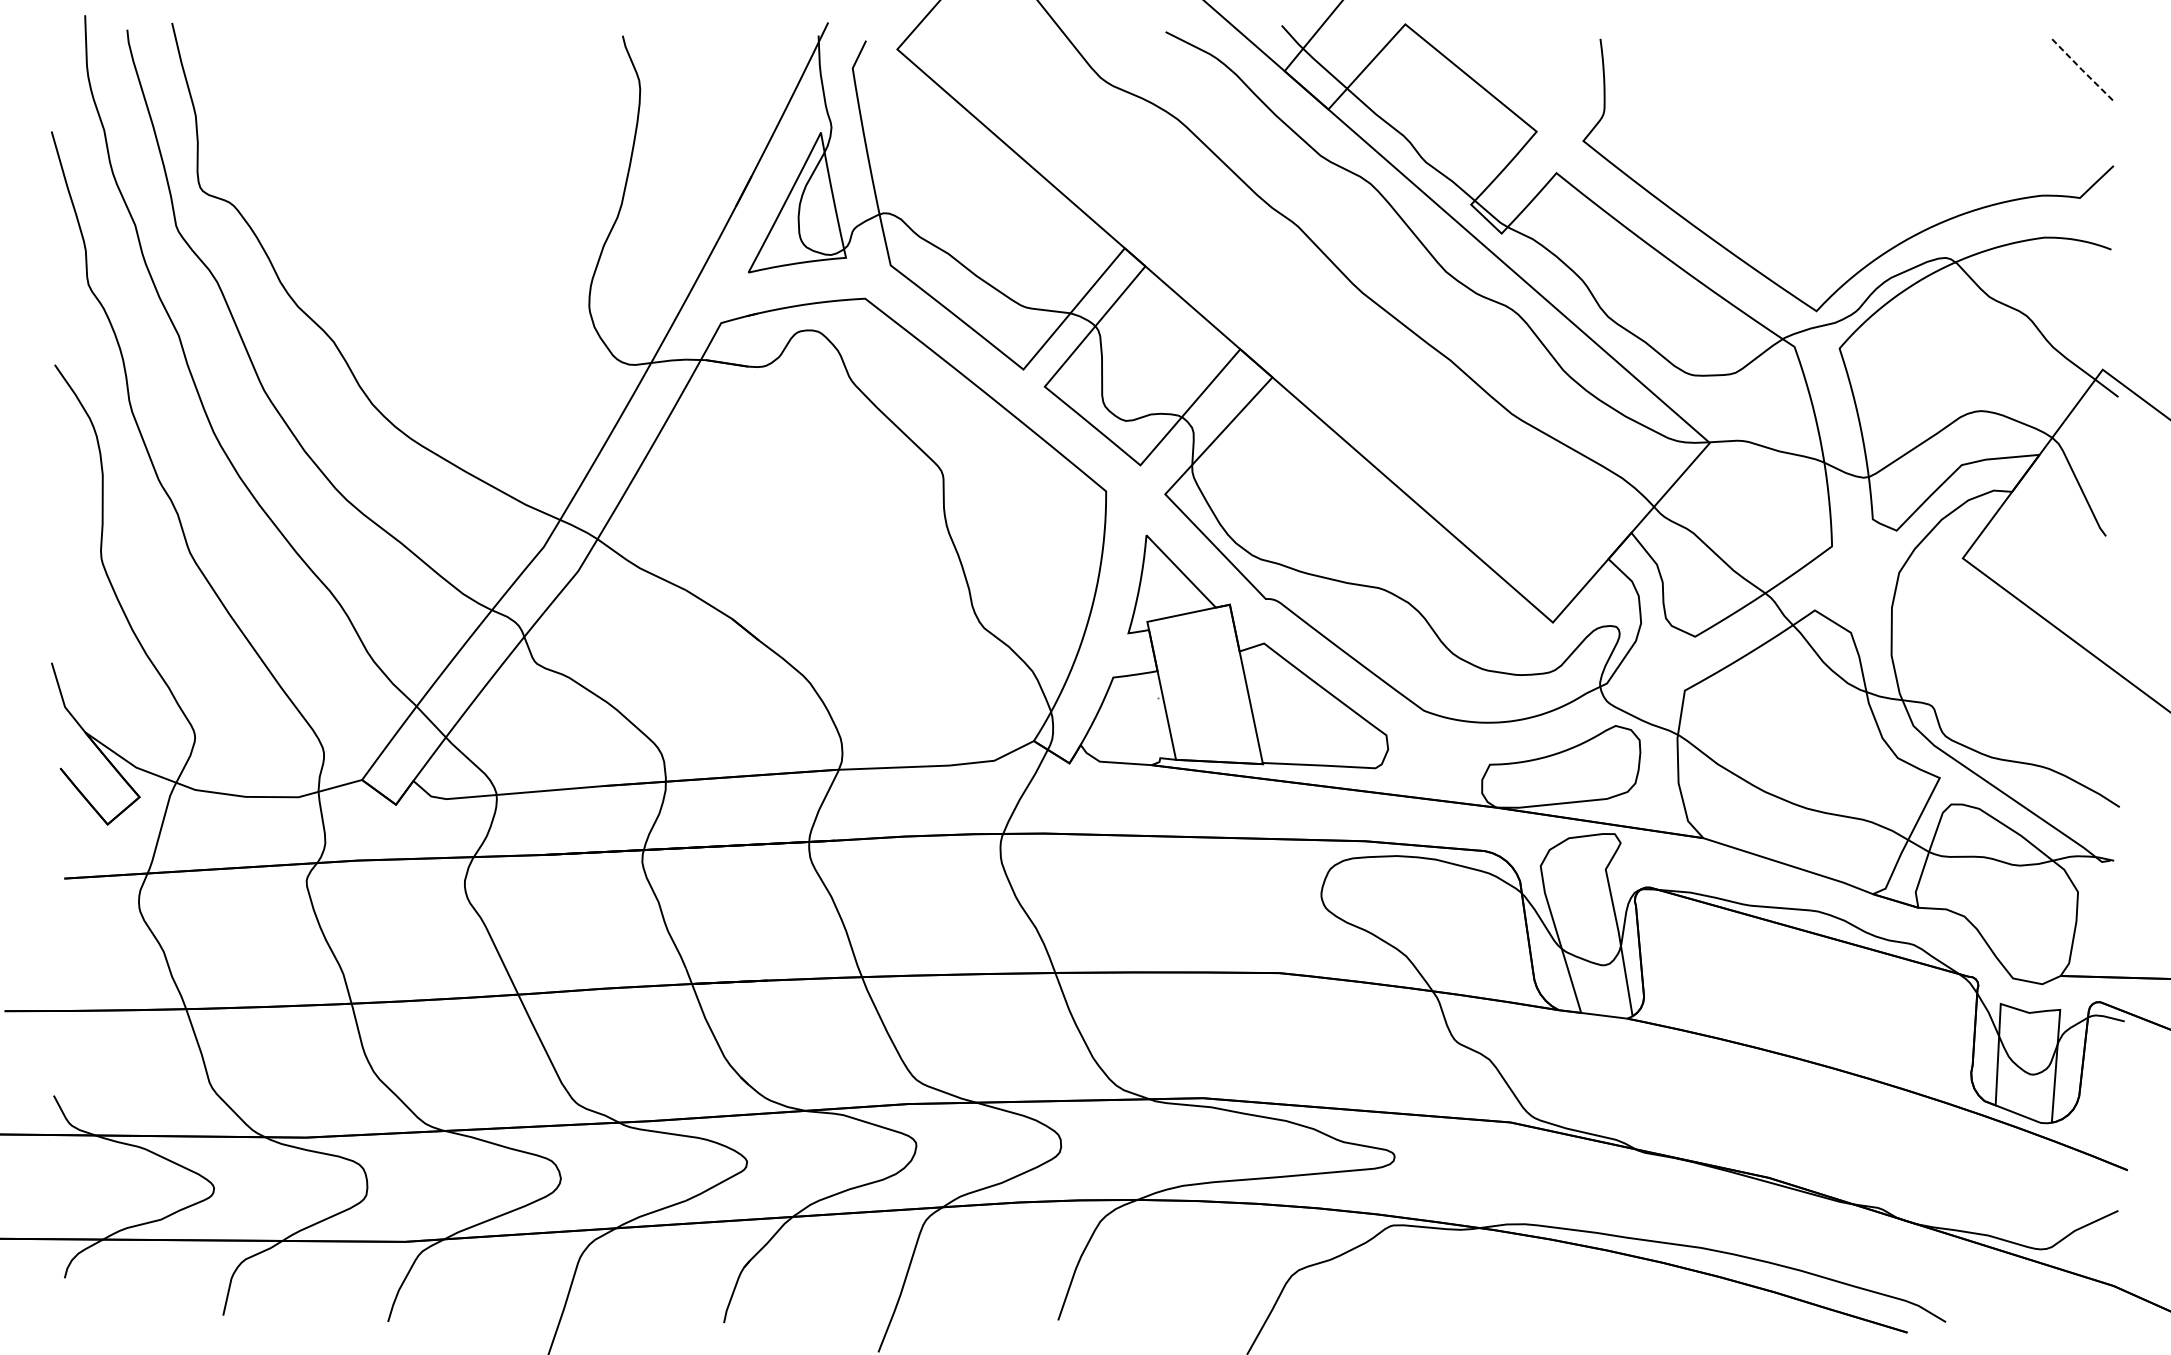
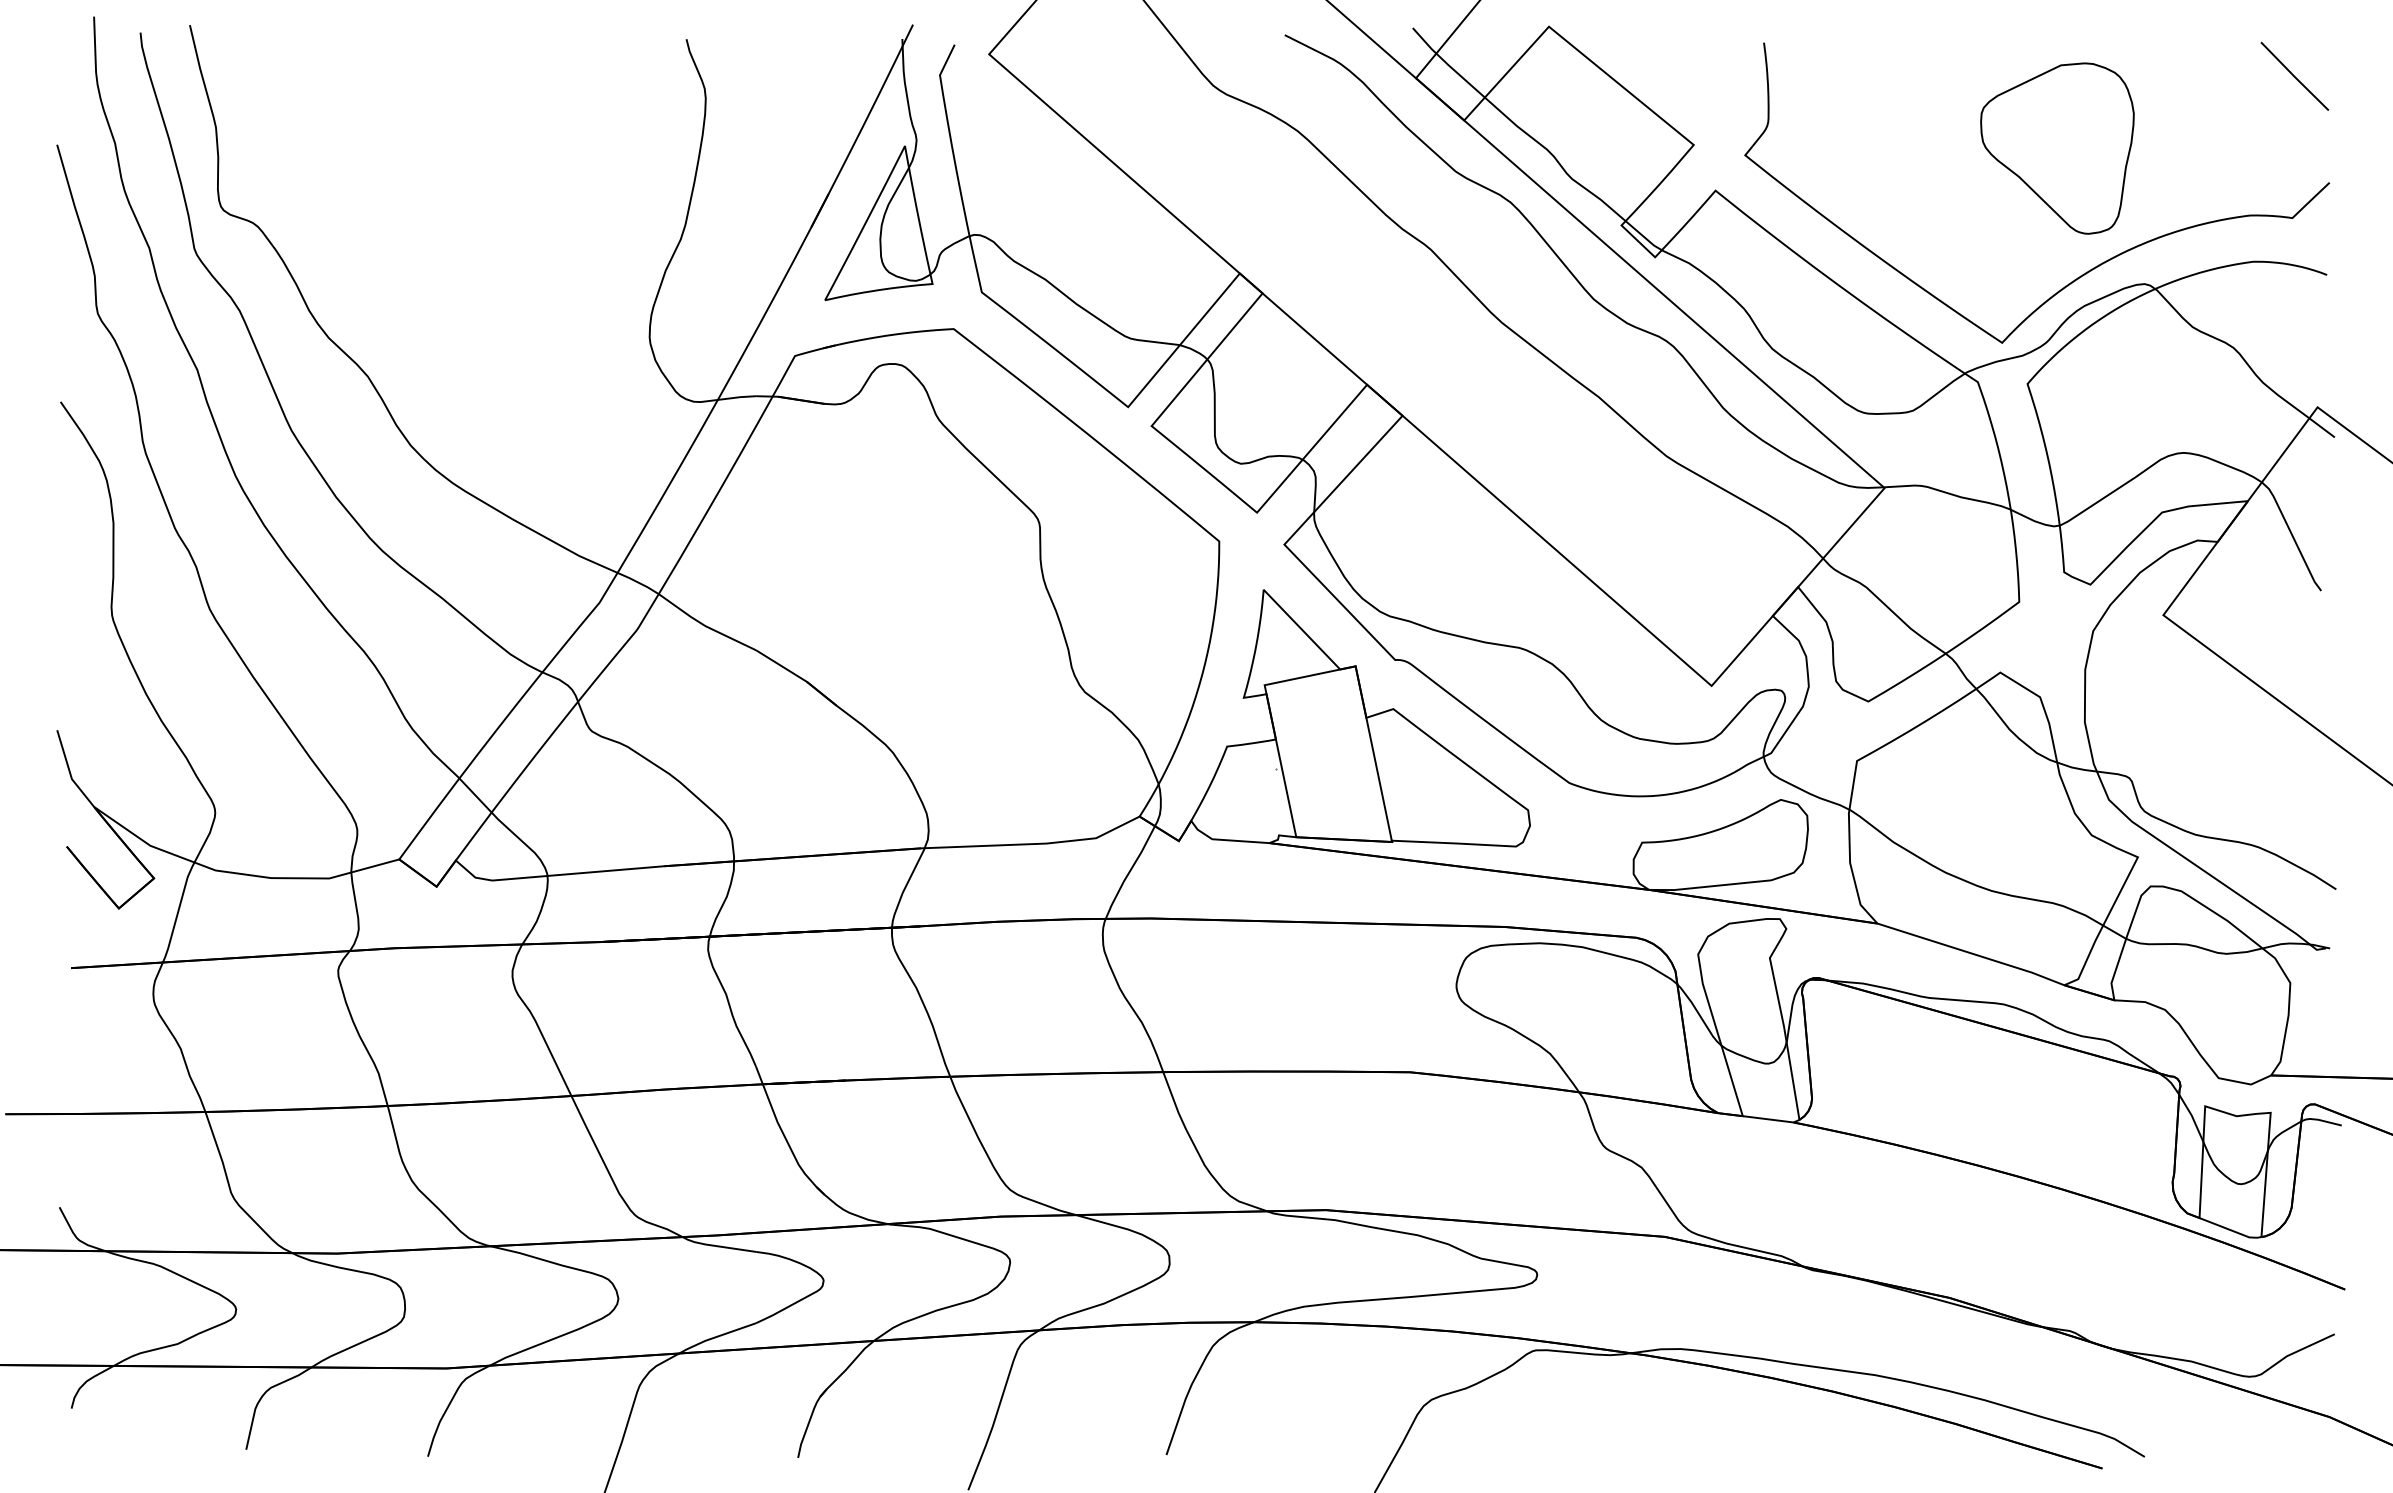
line: (2081, 69) -> (2294, 76), dashed -> solid
part: (1866, 134) -> (2057, 148), added

